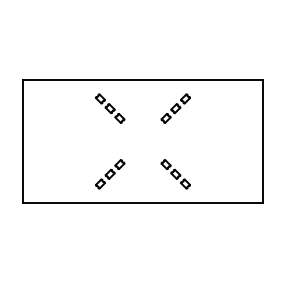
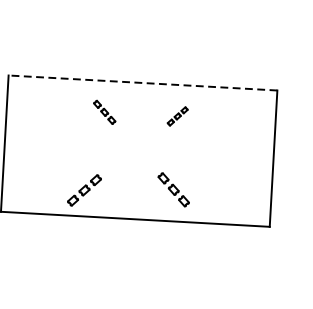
line: (142, 80) -> (142, 83), solid -> dashed
part: (110, 108) -> (104, 112), size x0.7
part: (175, 108) -> (177, 116), size x0.6
part: (110, 174) -> (84, 190), moved

